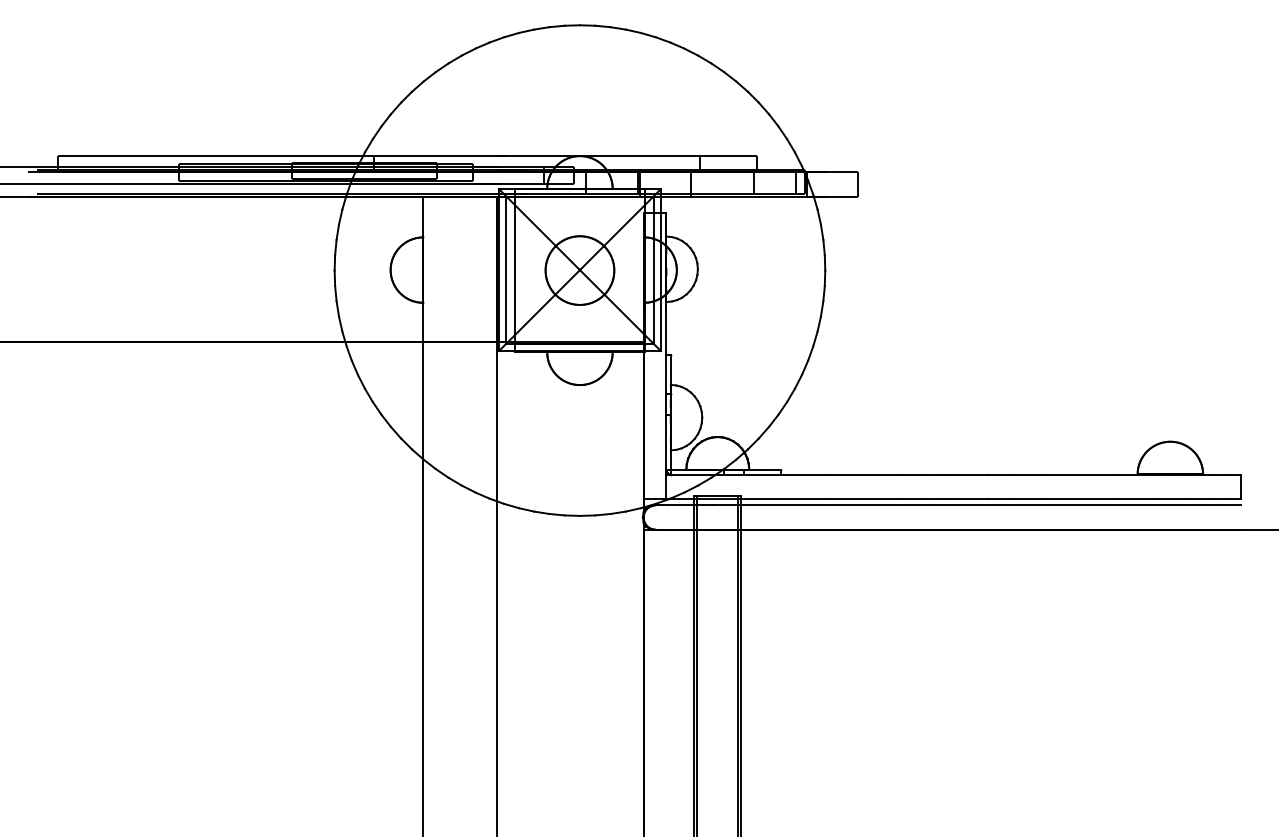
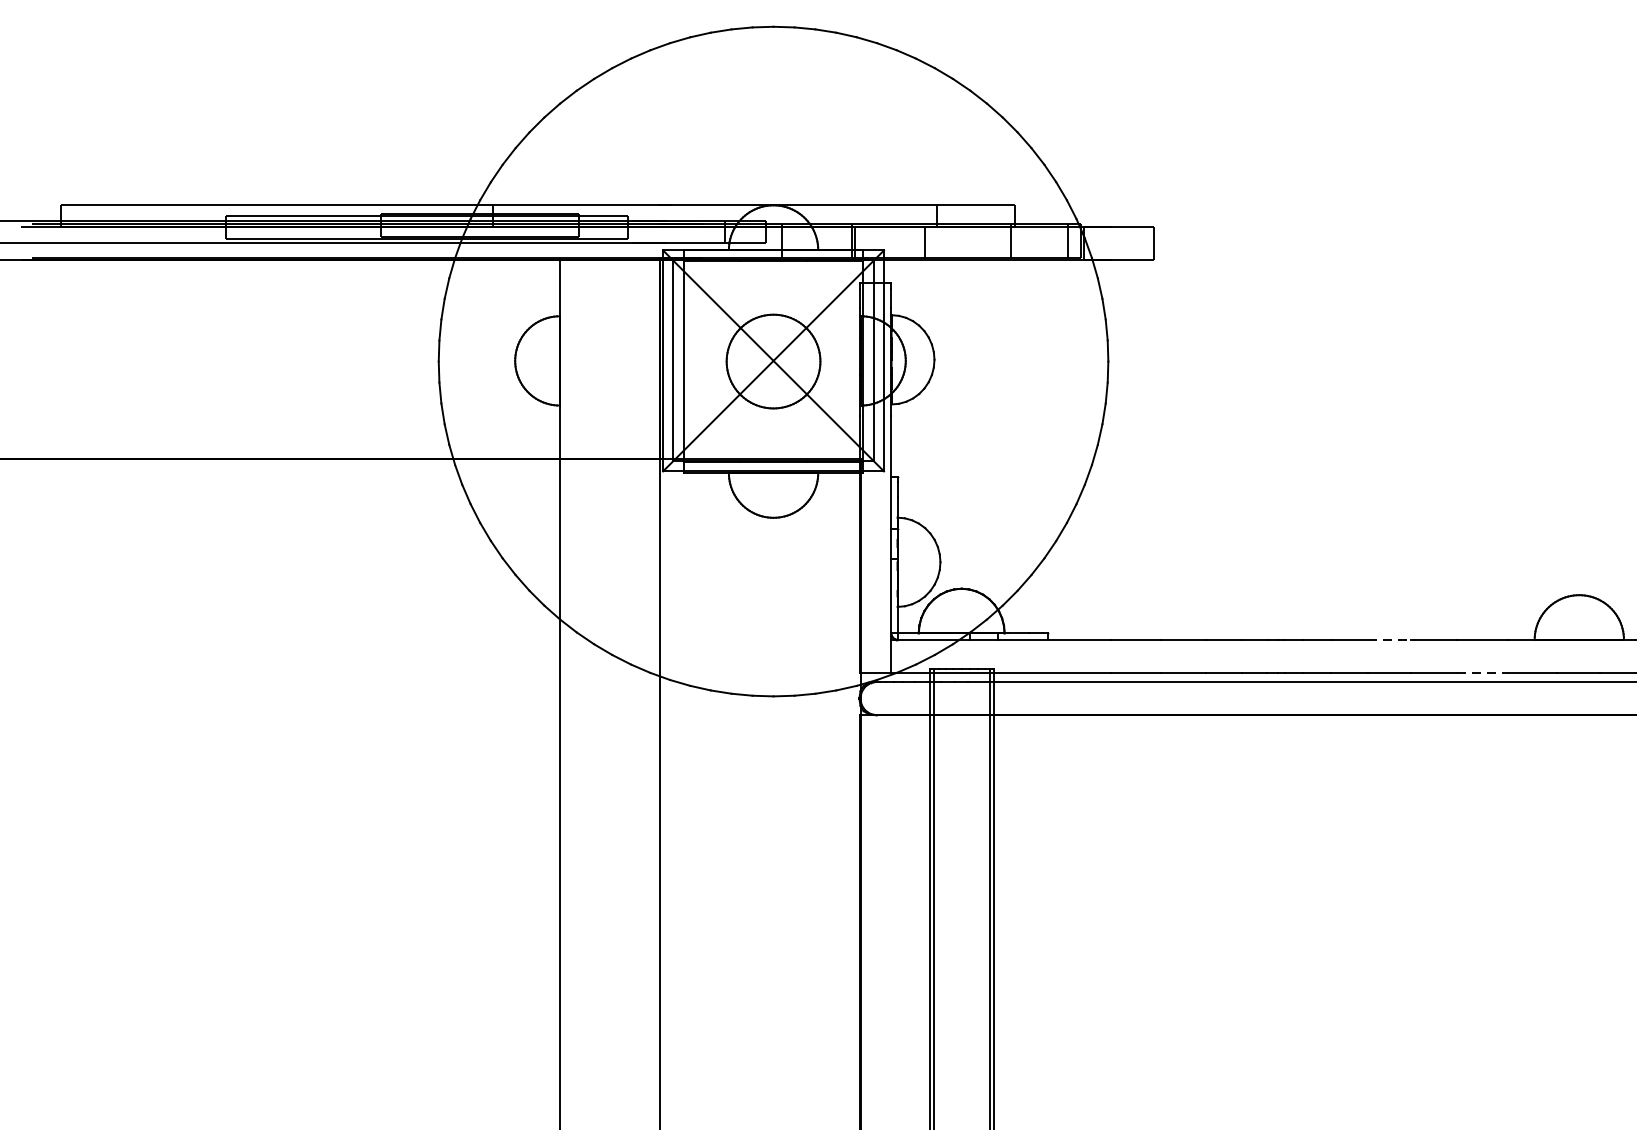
line: (1030, 474) -> (1388, 639), solid -> dashed
line: (1099, 498) -> (1482, 672), solid -> dashed

